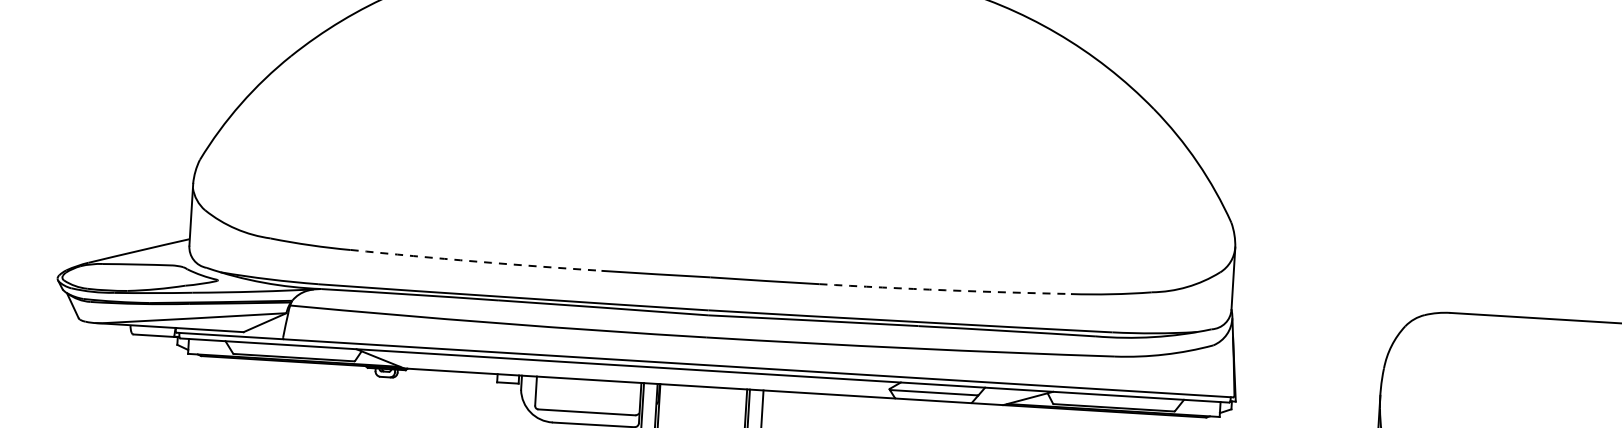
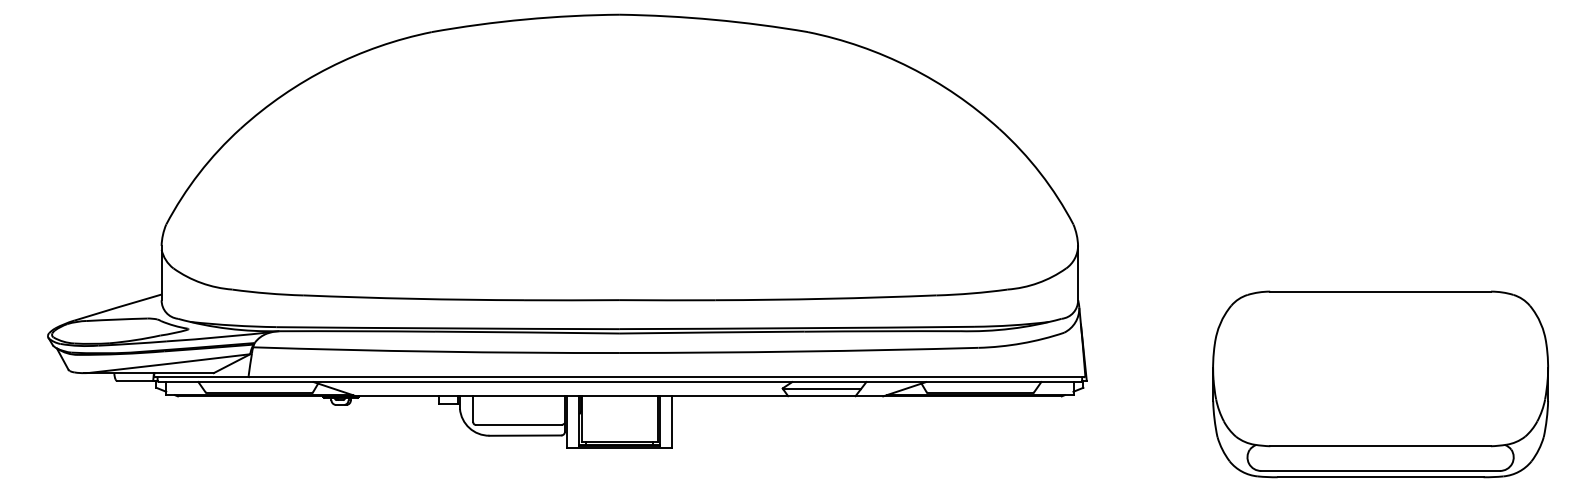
arc: (475, 261) -> (413, 298), dashed -> solid
arc: (945, 289) -> (826, 298), dashed -> solid

